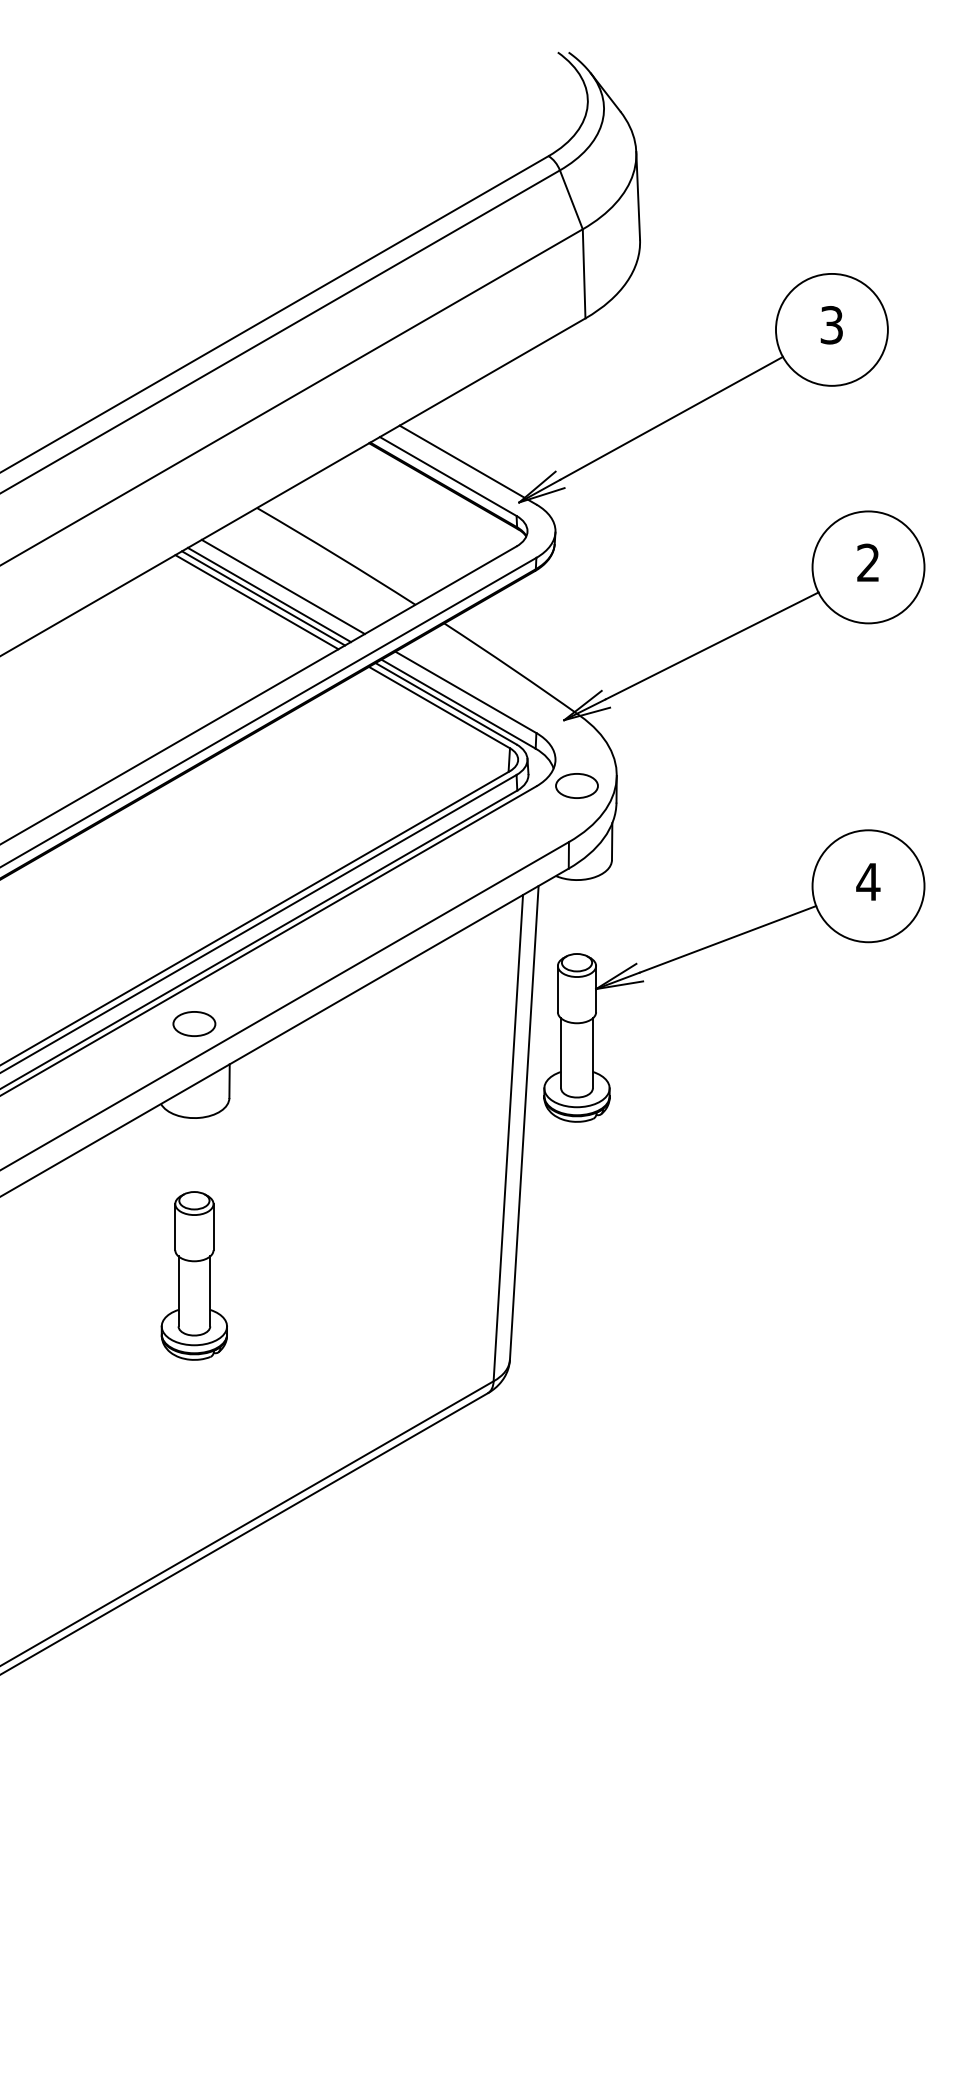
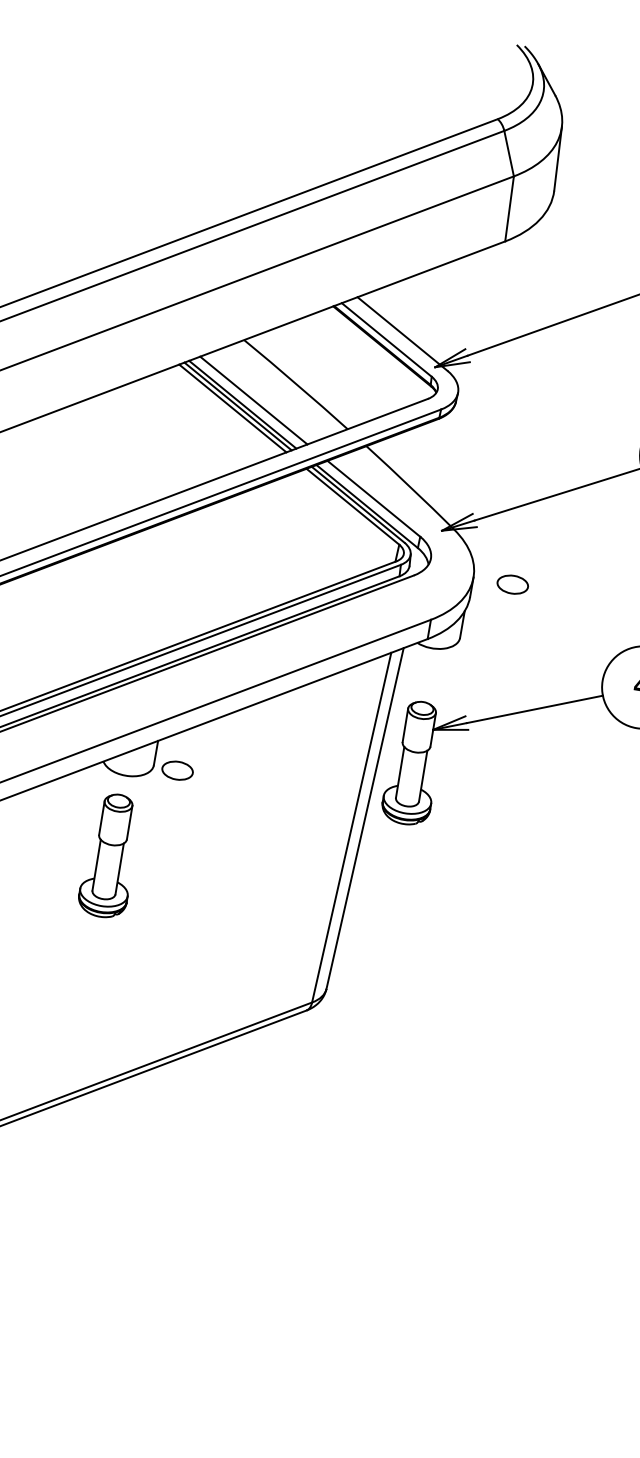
part: (576, 785) -> (512, 584), moved
part: (194, 1023) -> (177, 770), moved
part: (193, 1275) -> (109, 855), moved

